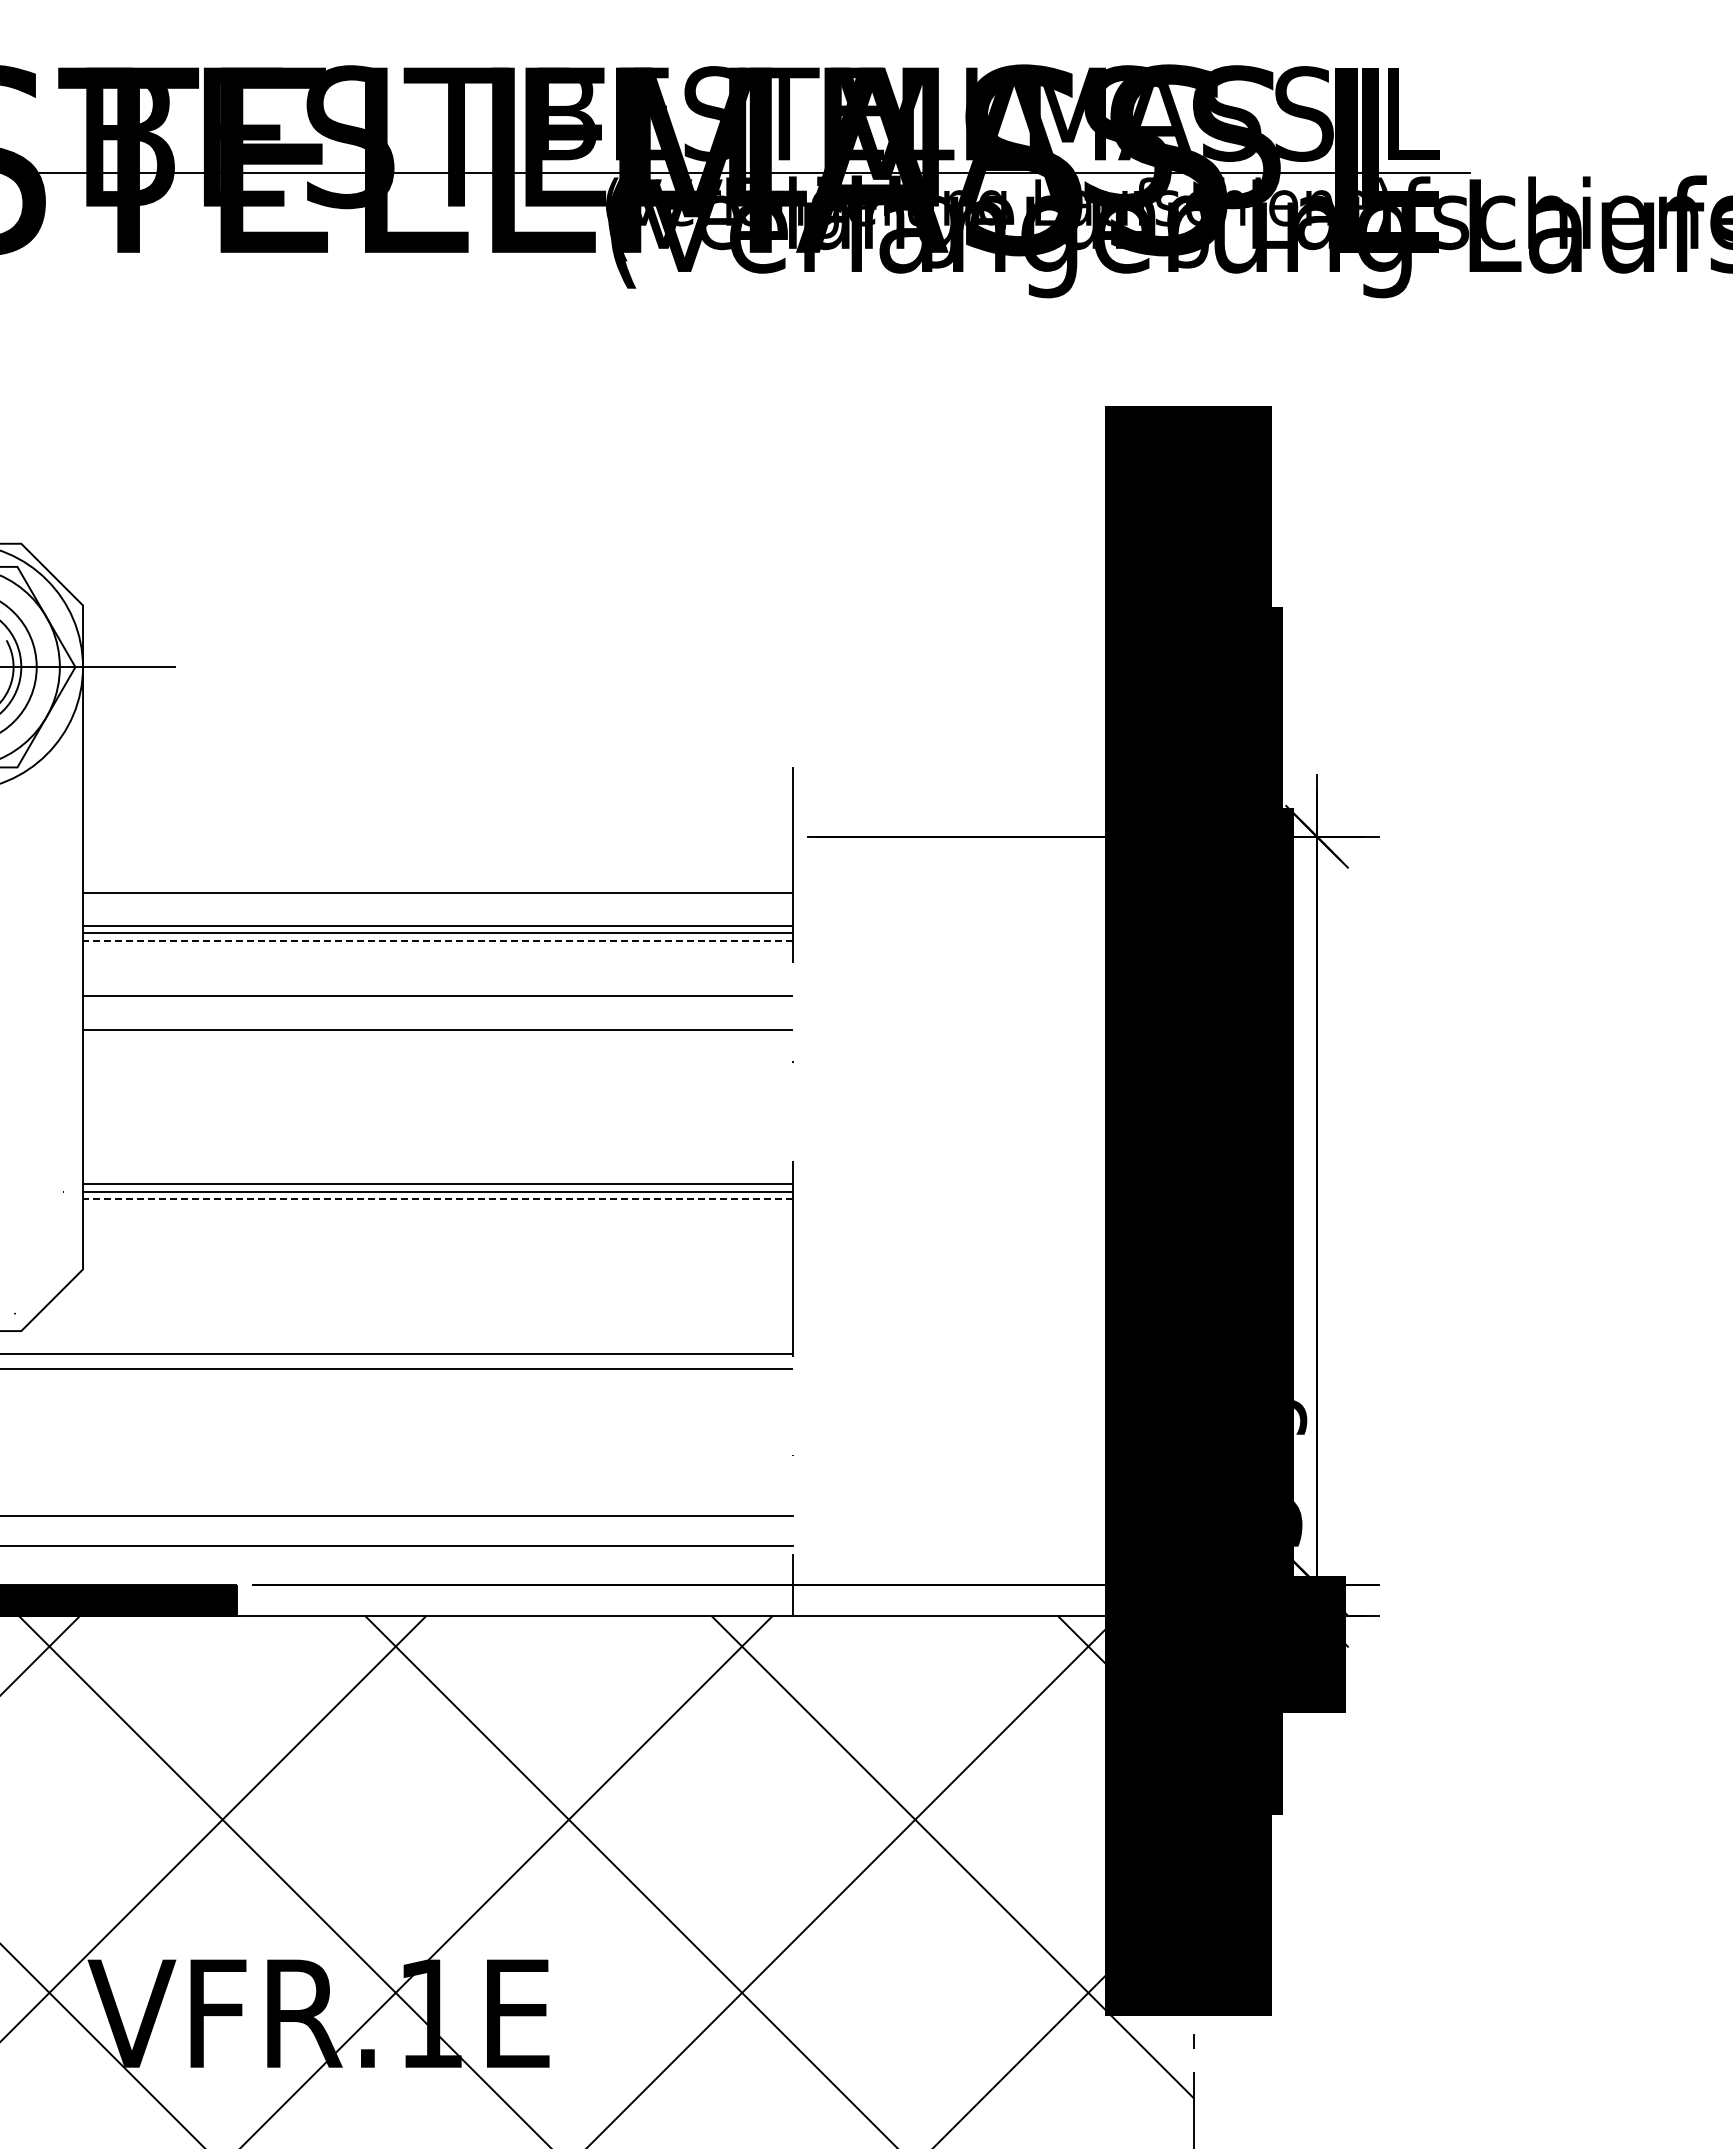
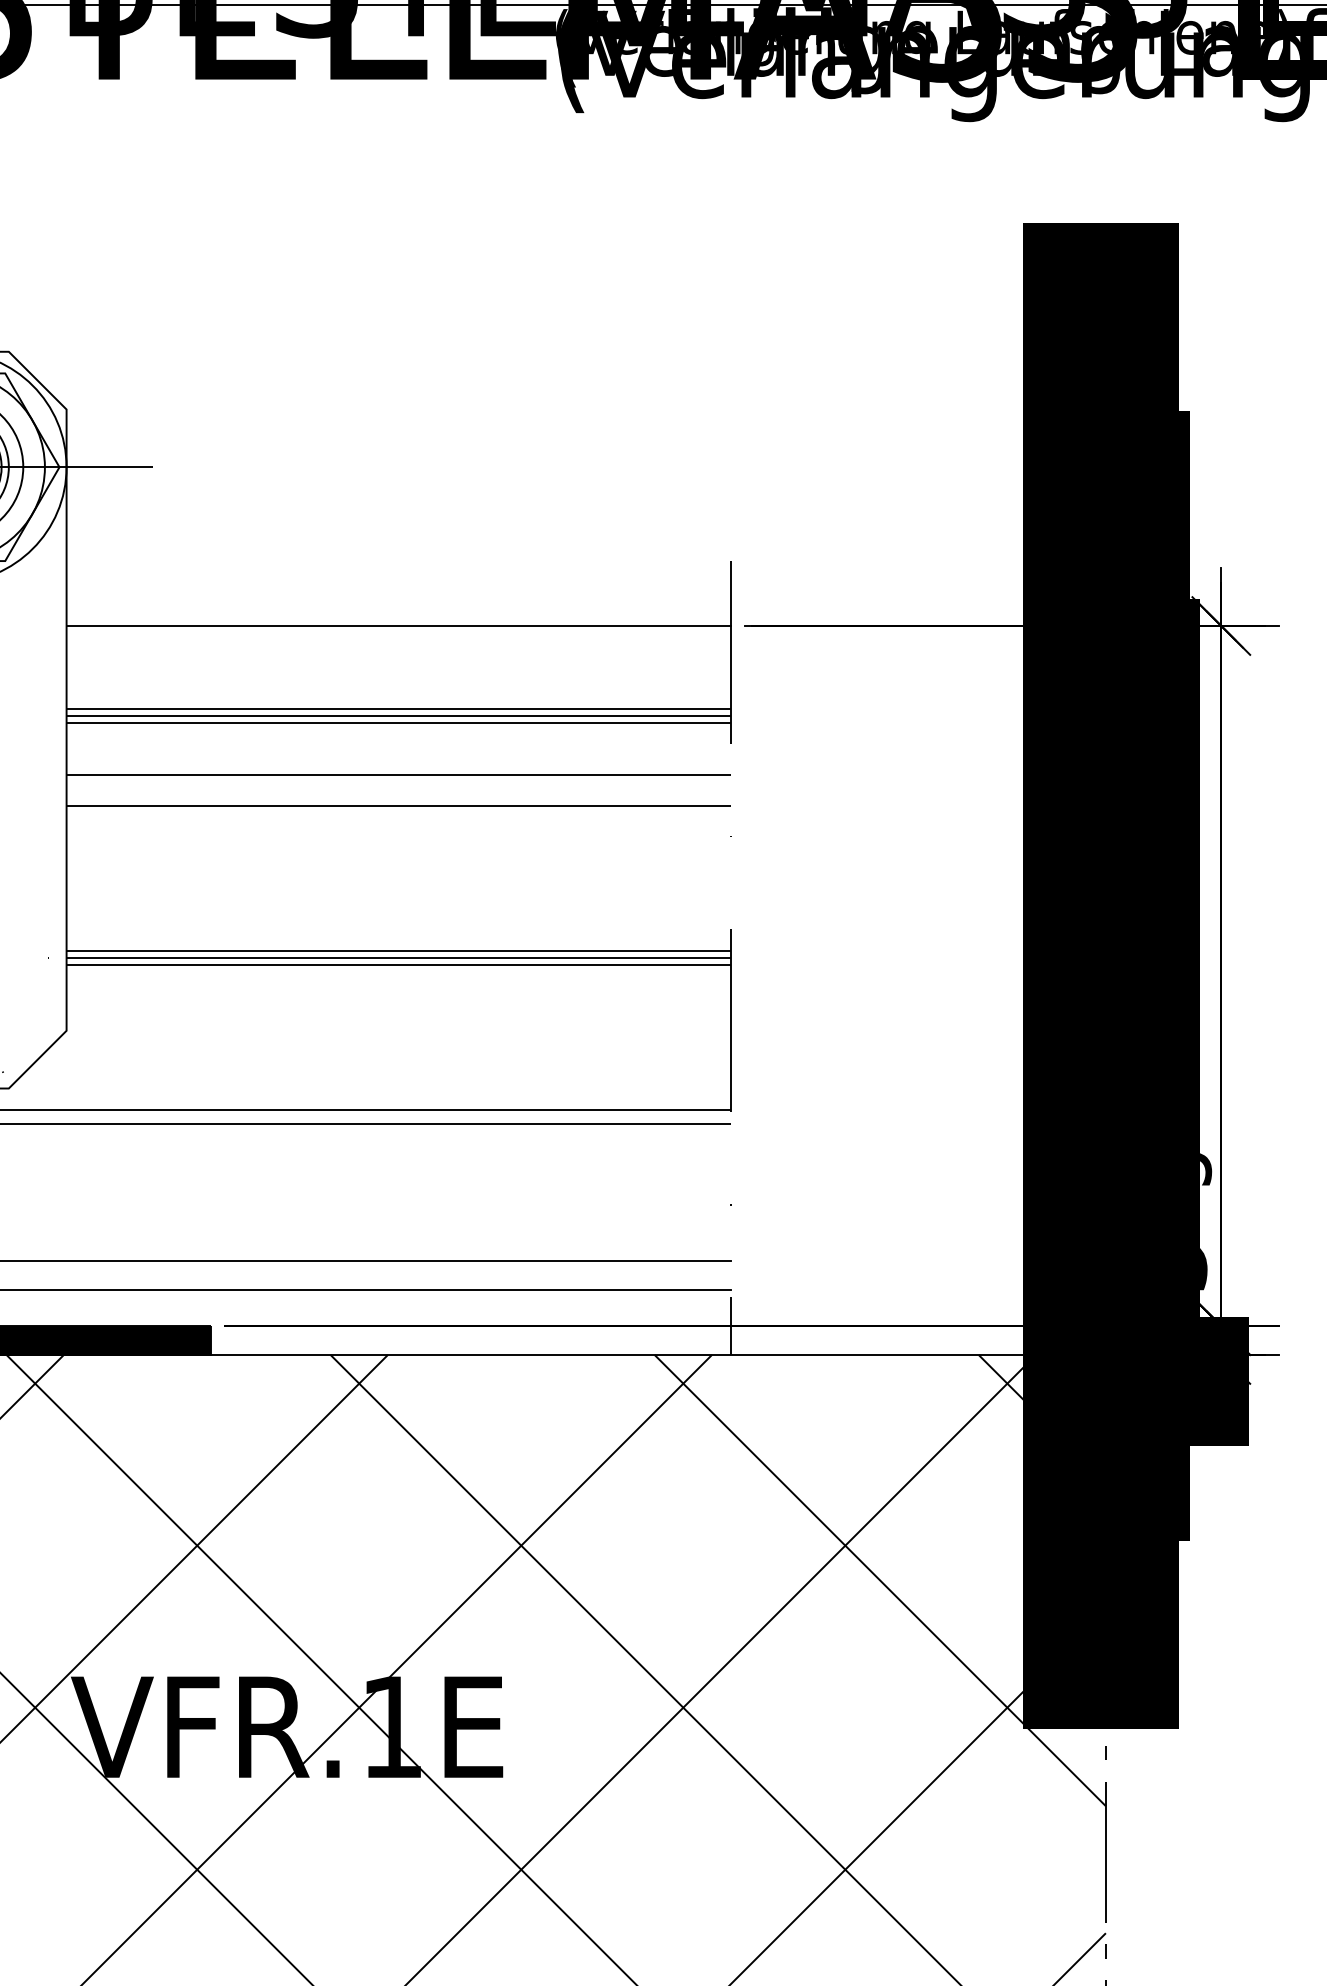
line: (437, 892) -> (398, 625), moved
line: (437, 940) -> (398, 723), dashed -> solid
line: (437, 1199) -> (398, 965), dashed -> solid

